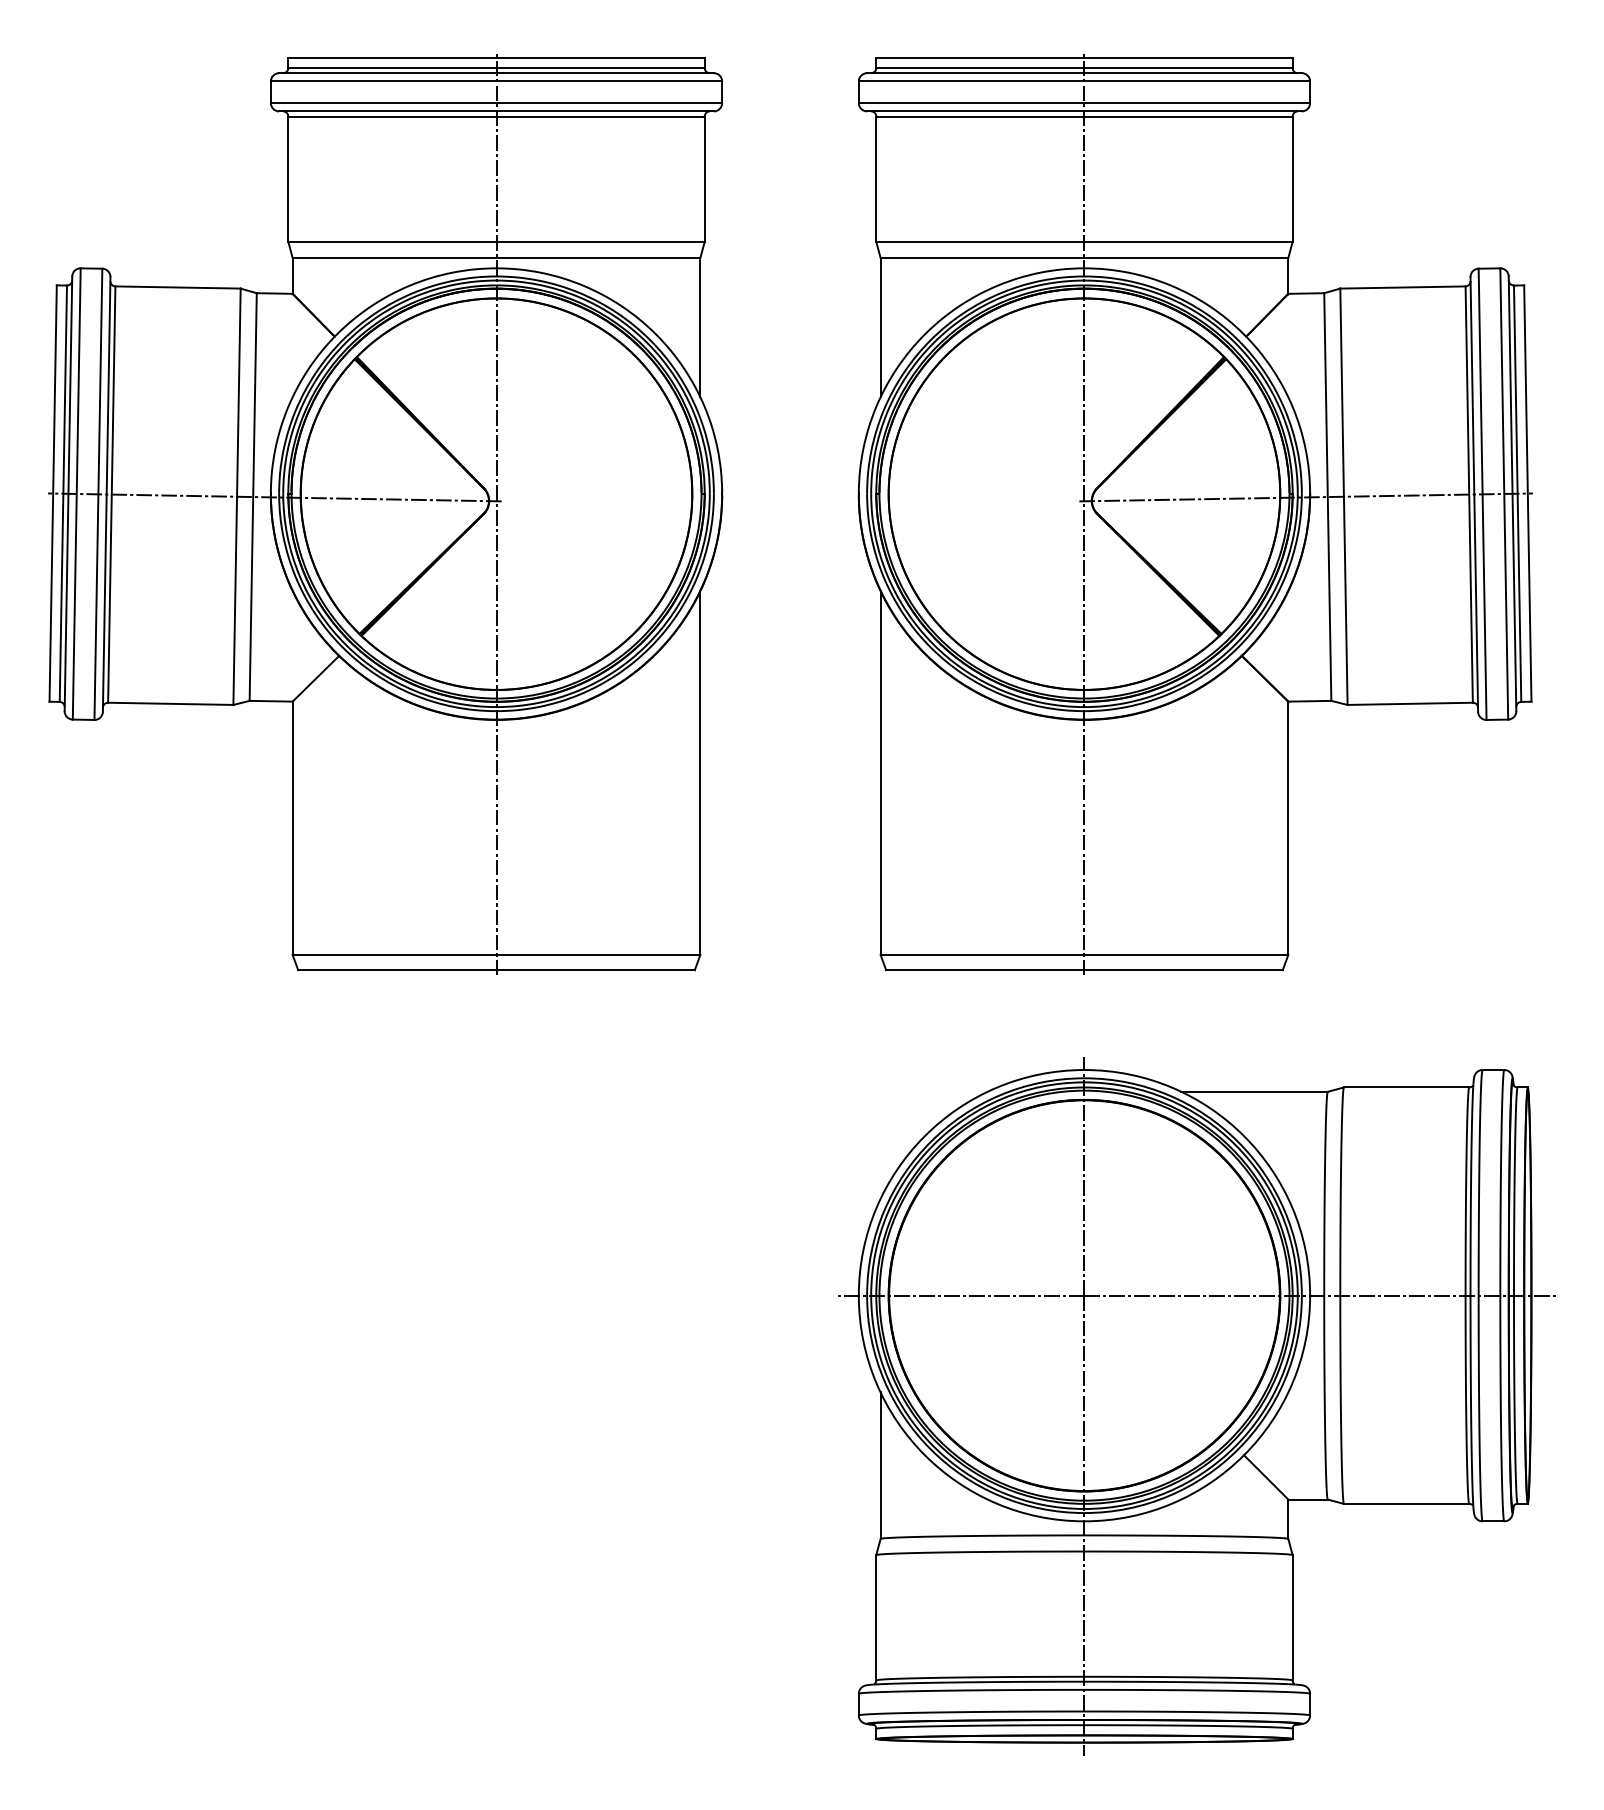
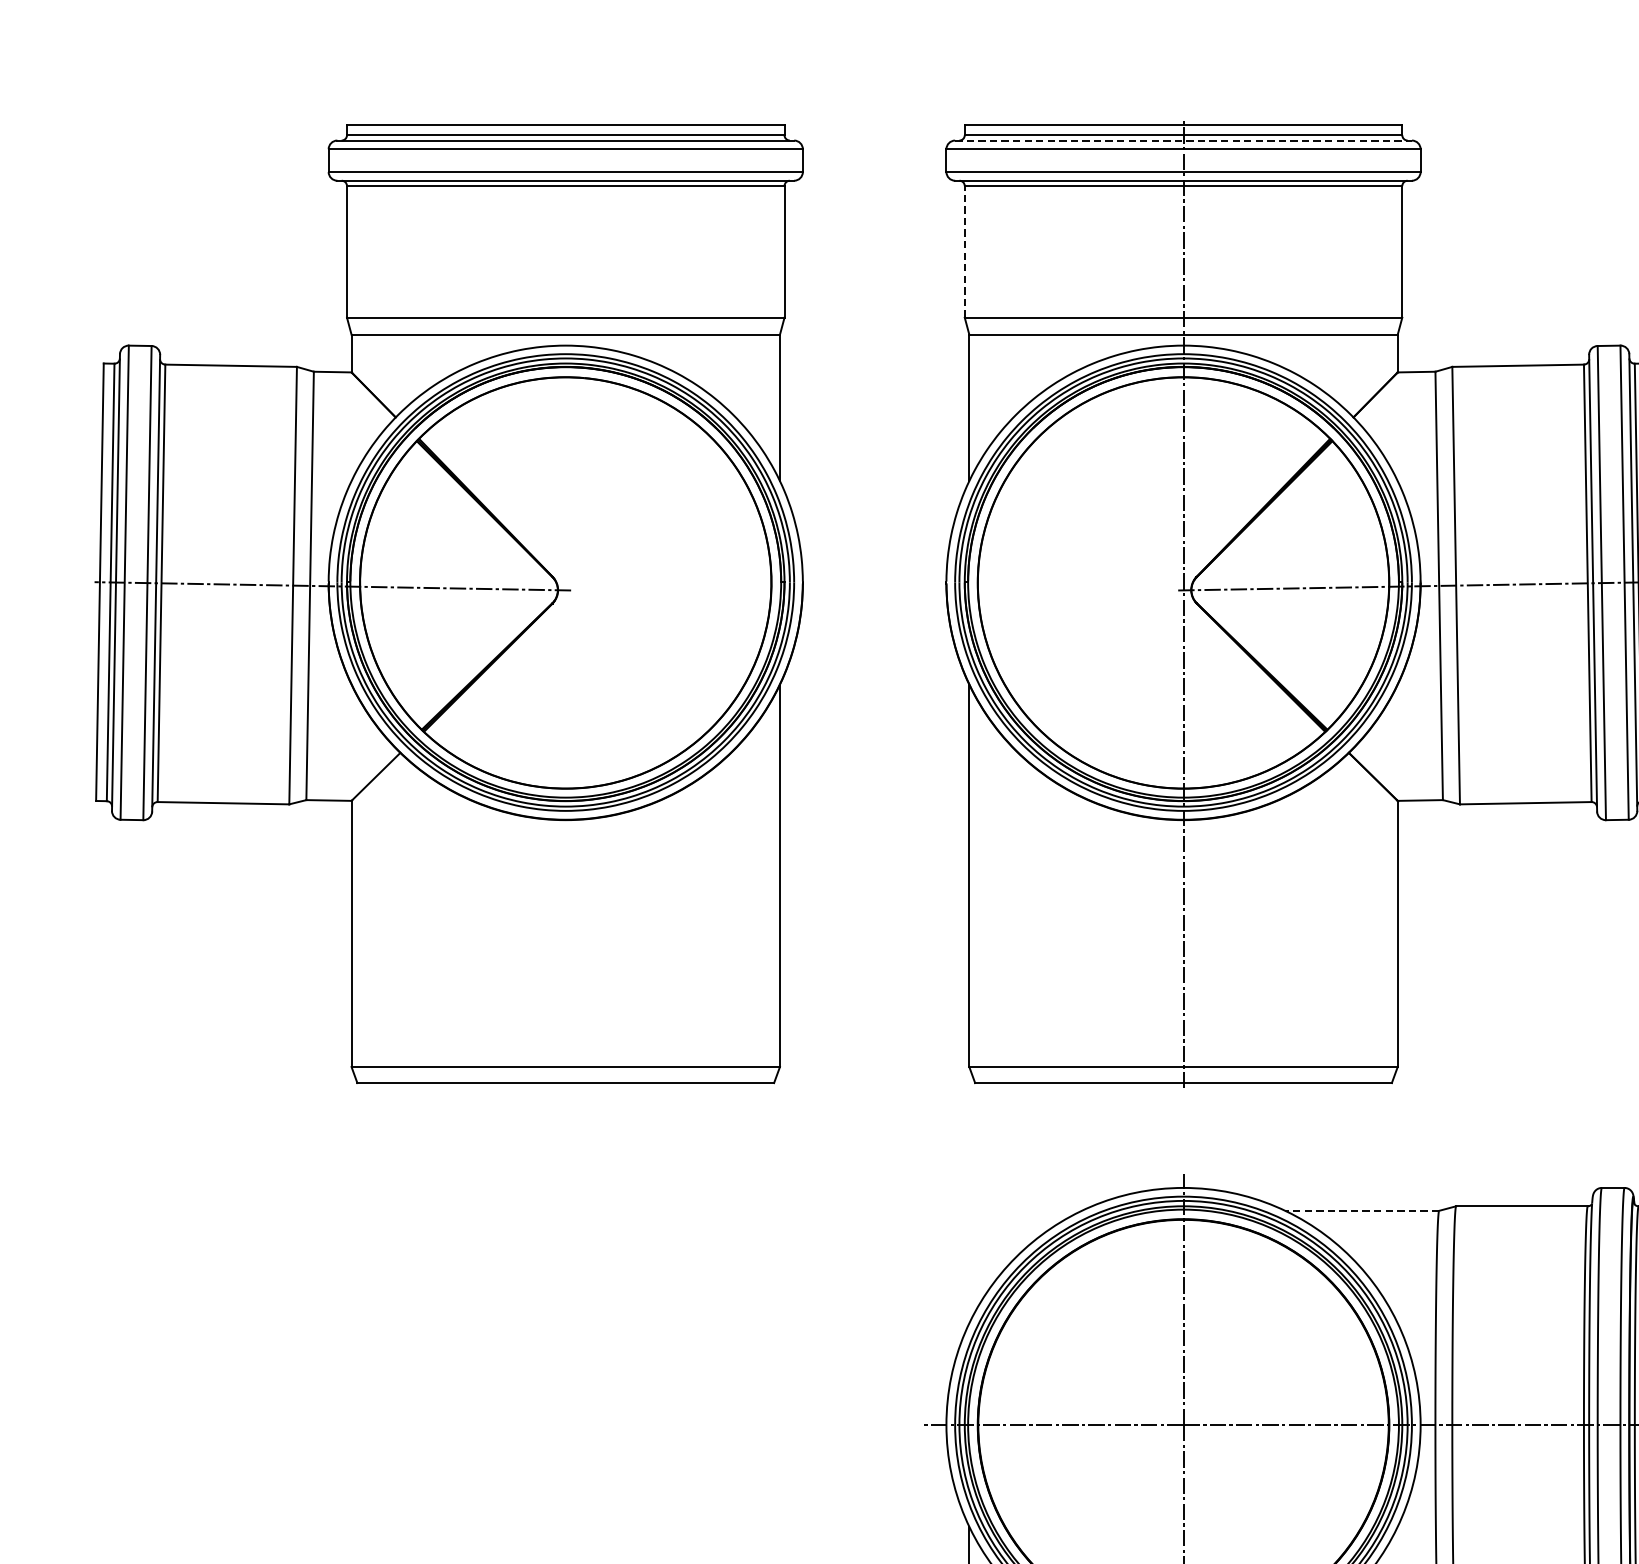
line: (1084, 73) -> (1183, 140), solid -> dashed
line: (876, 179) -> (965, 252), solid -> dashed
line: (496, 513) -> (565, 603), removed
line: (1253, 1091) -> (1361, 1210), solid -> dashed

